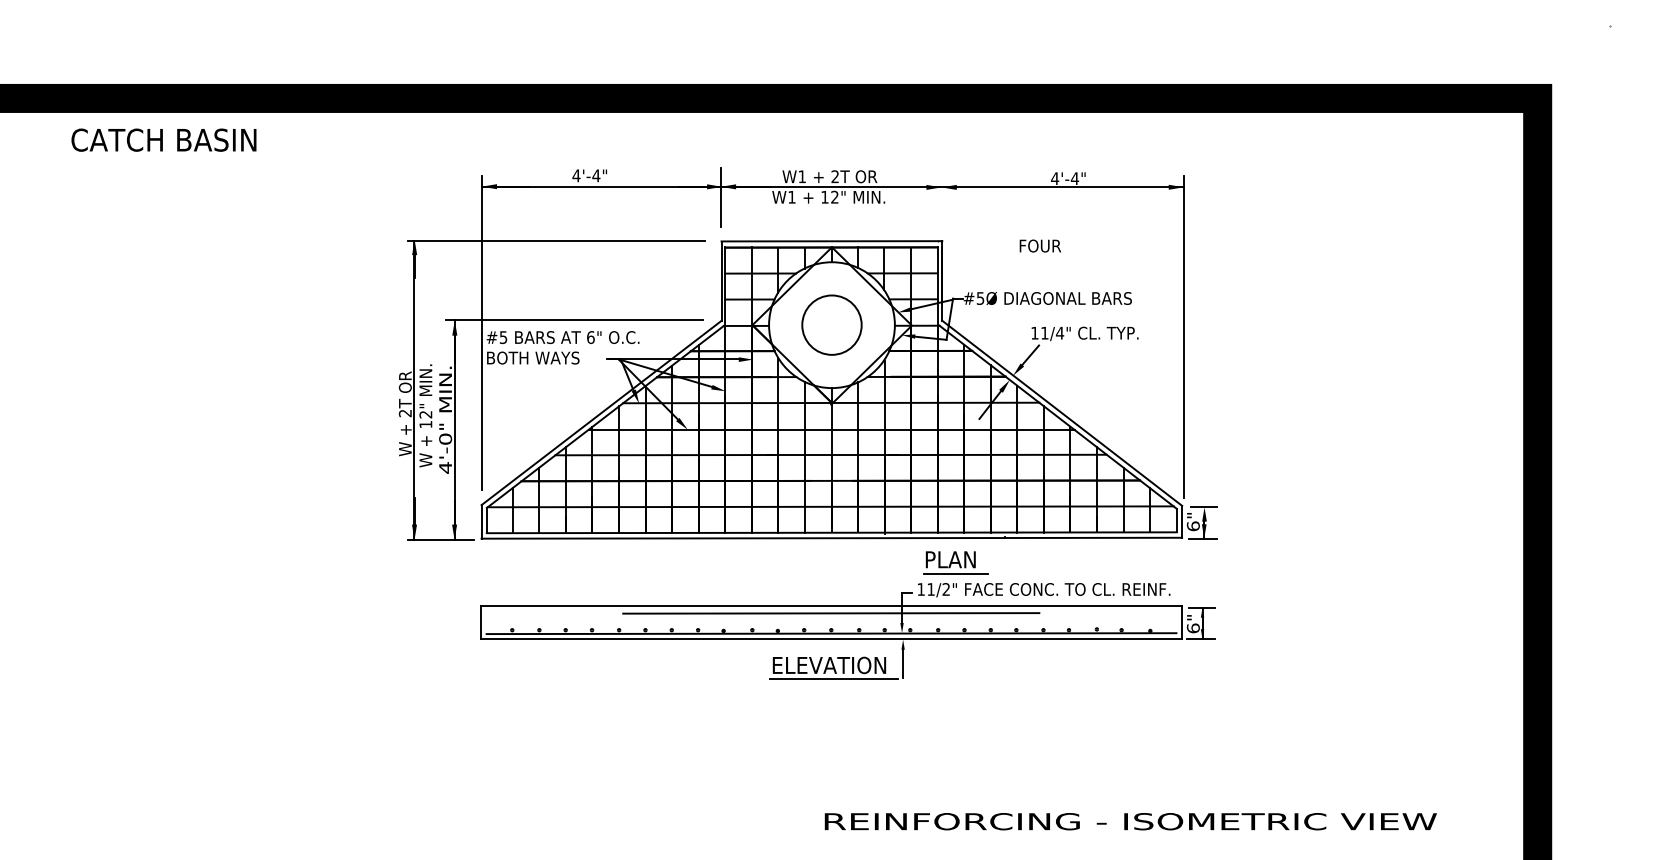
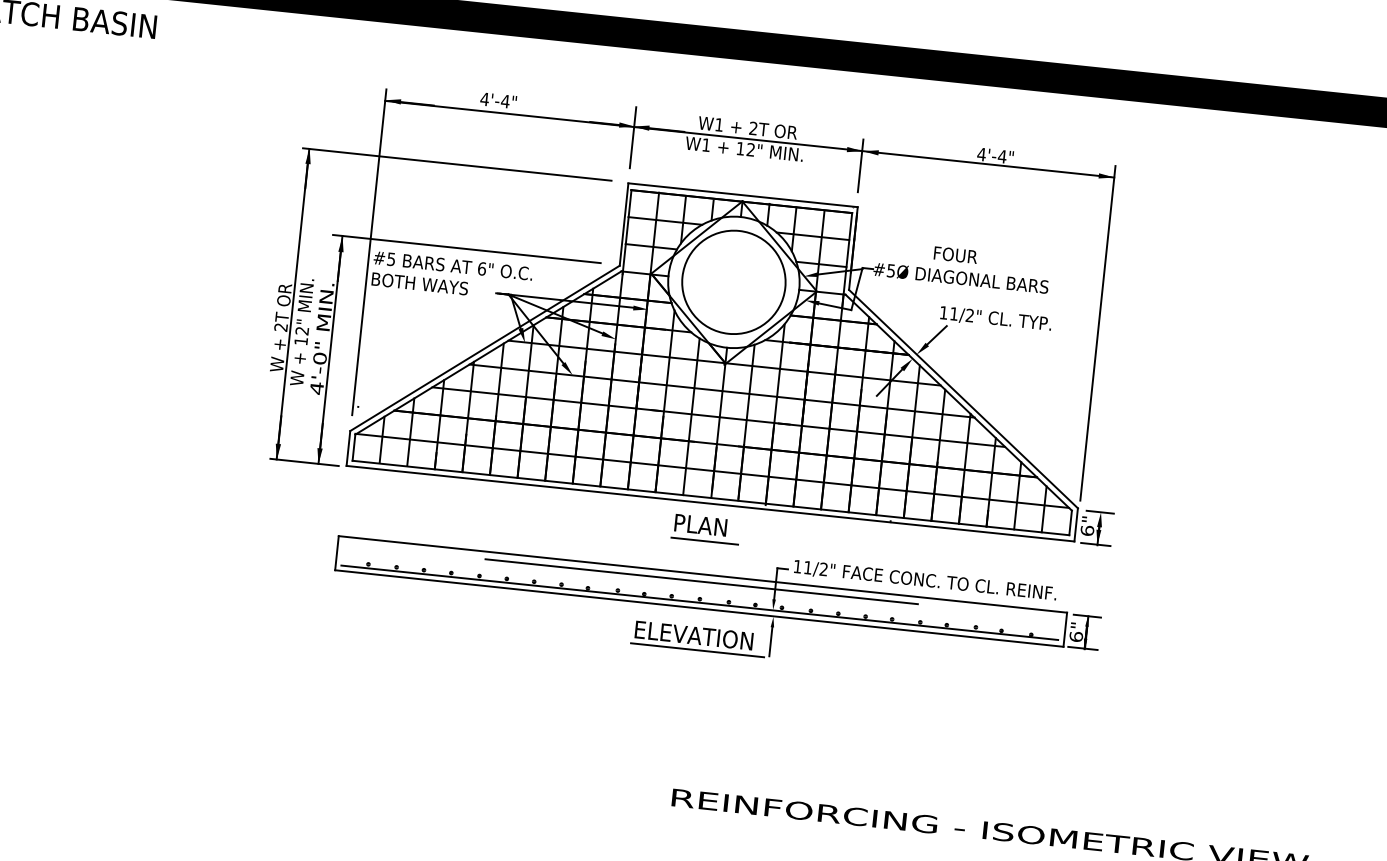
line: (940, 201) -> (860, 165), added
text: (1040, 245) -> (955, 254), moved
circle: (831, 324) -> (733, 281), size x1.67
text: (1060, 332) -> (970, 314), 11/4" -> 11/2"
part: (955, 562) -> (705, 528), moved

